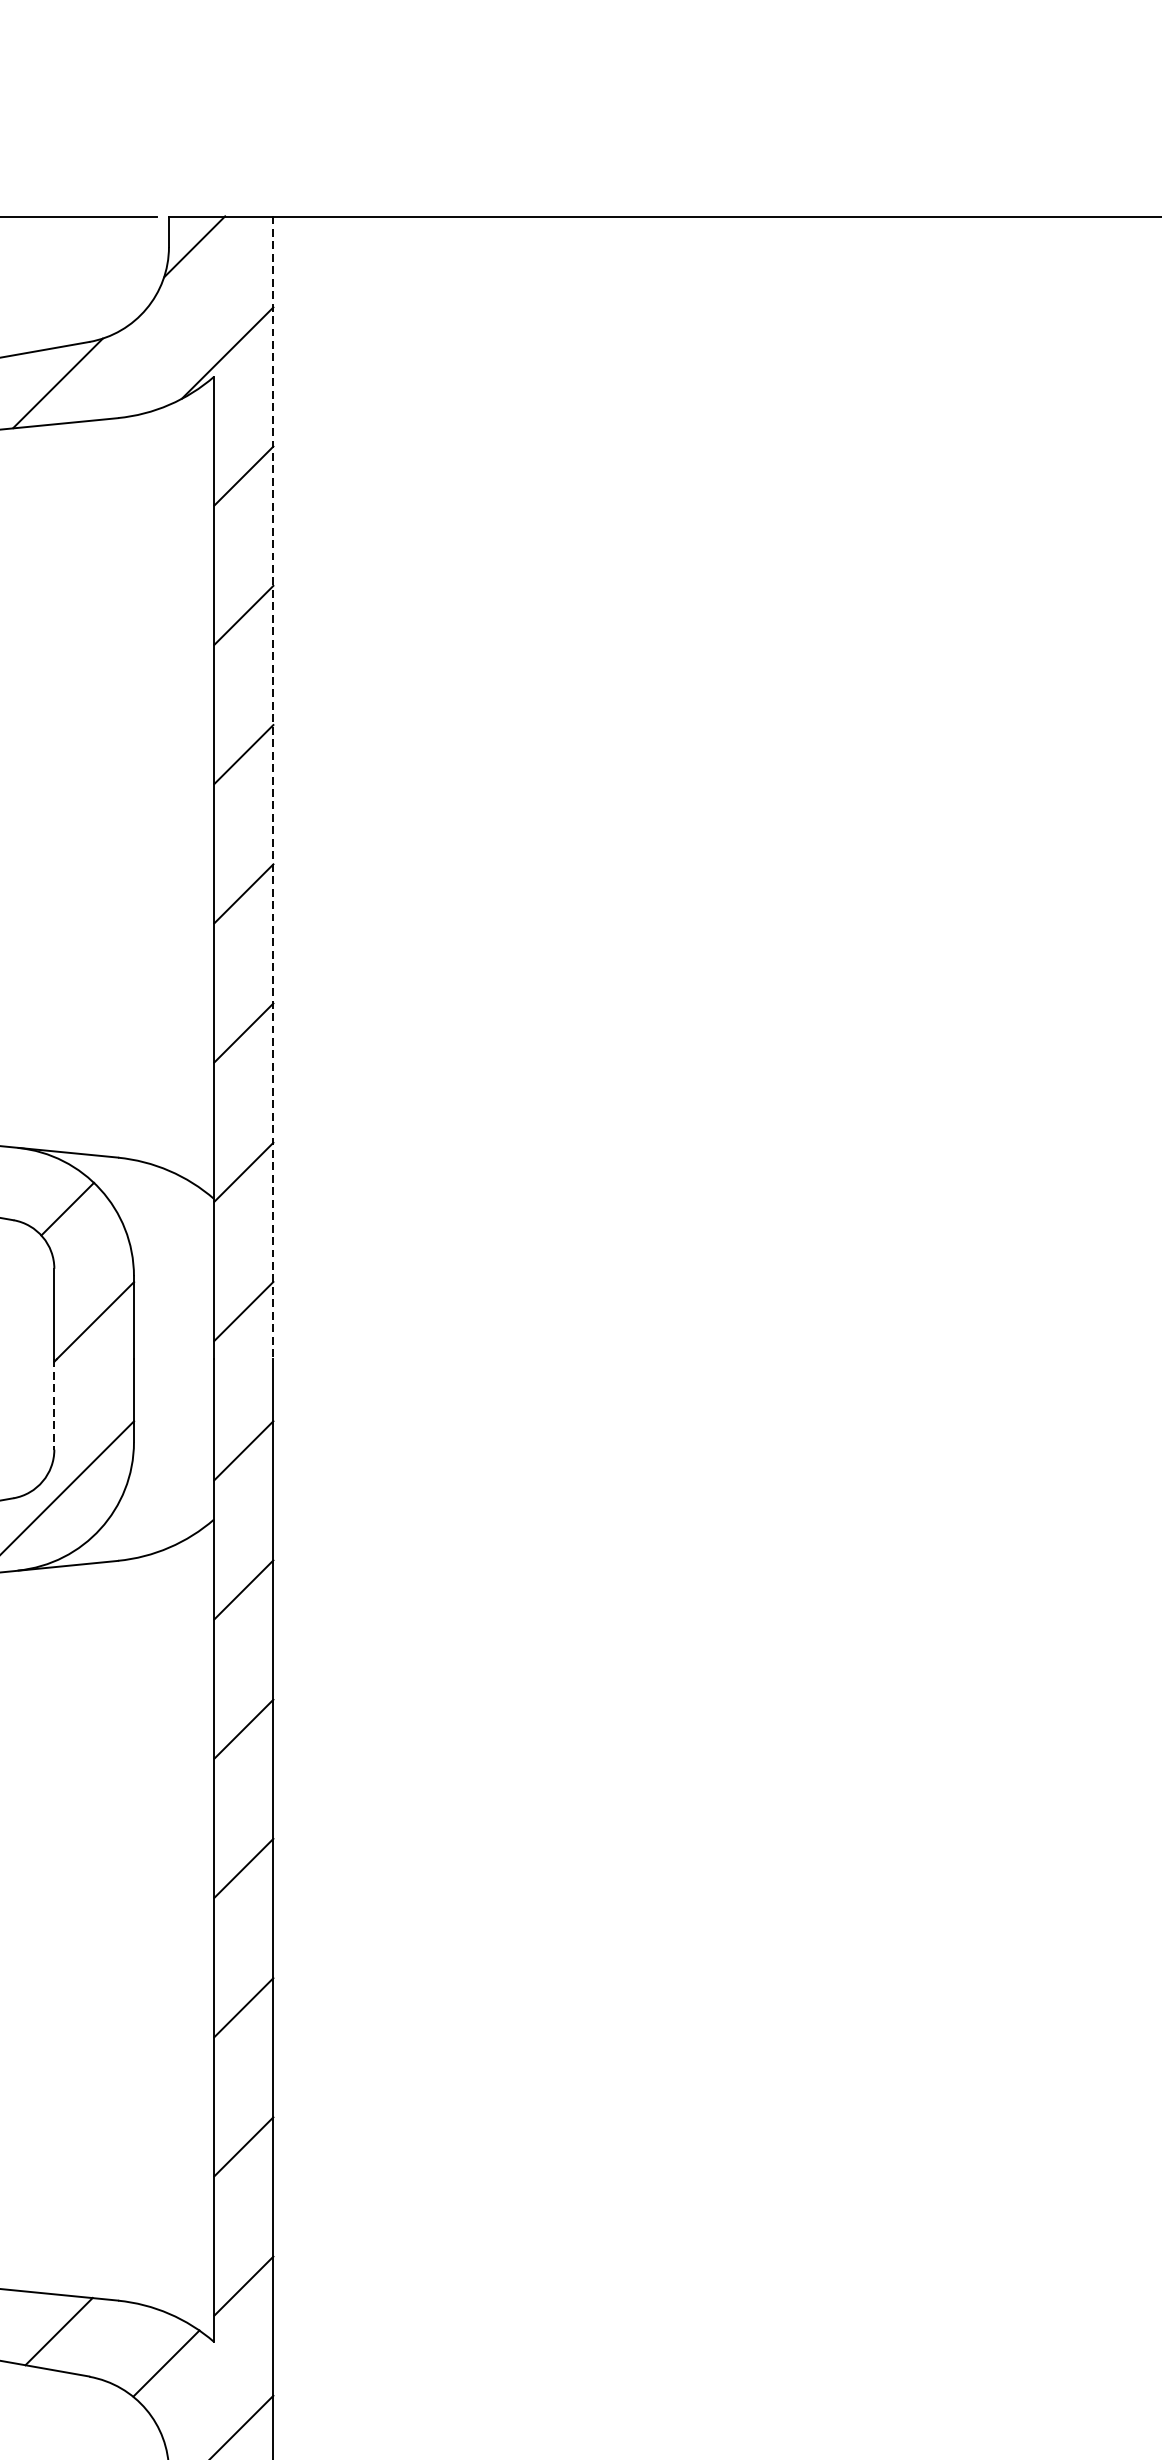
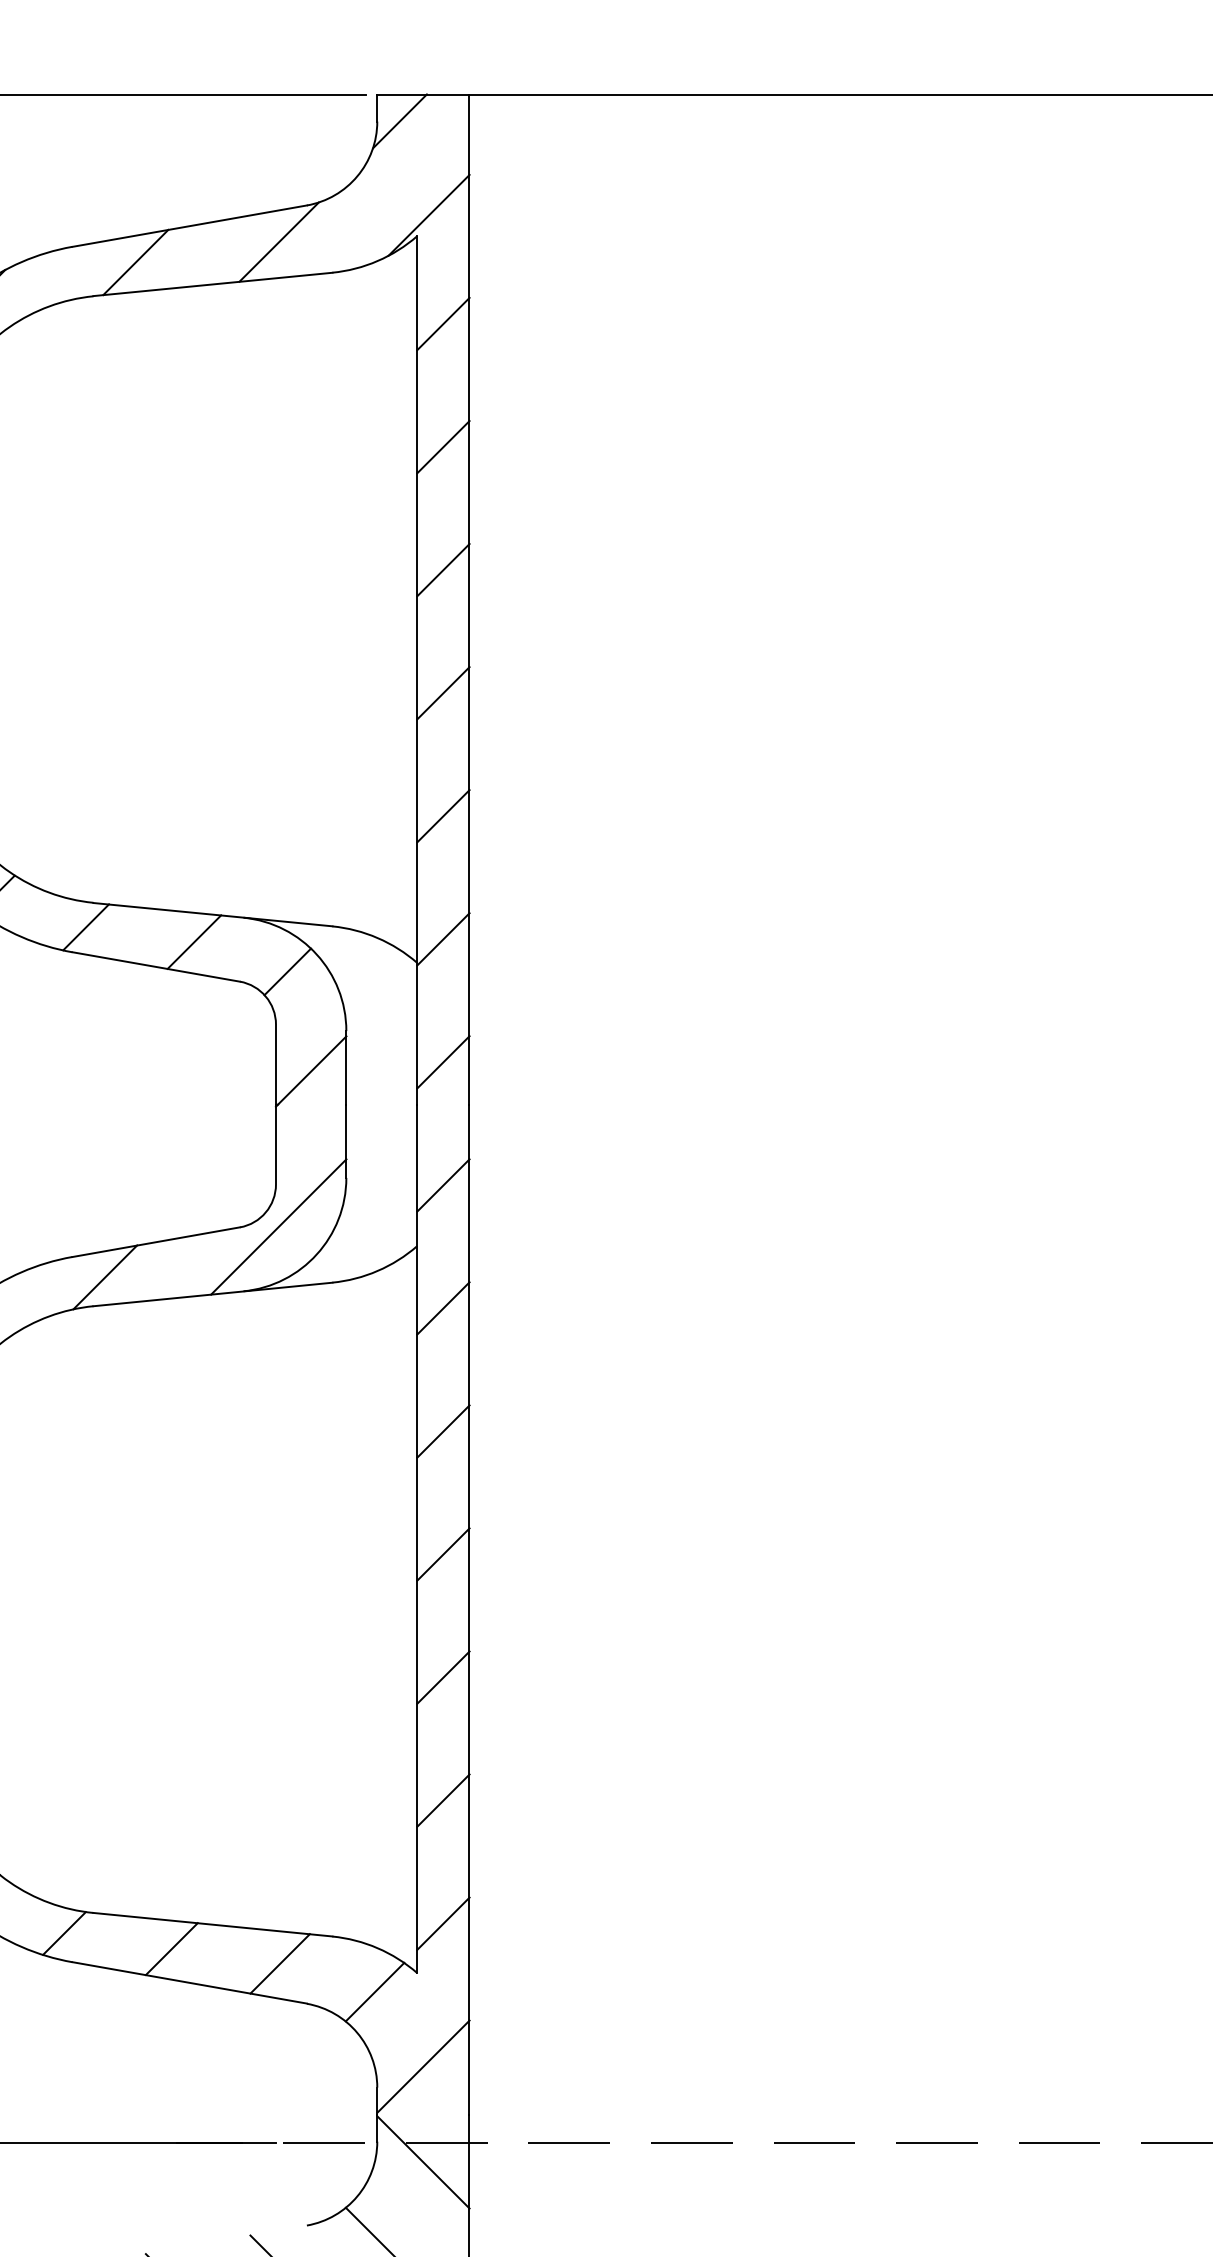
line: (273, 787) -> (469, 599), dashed -> solid
line: (53, 1404) -> (275, 1144), dashed -> solid

